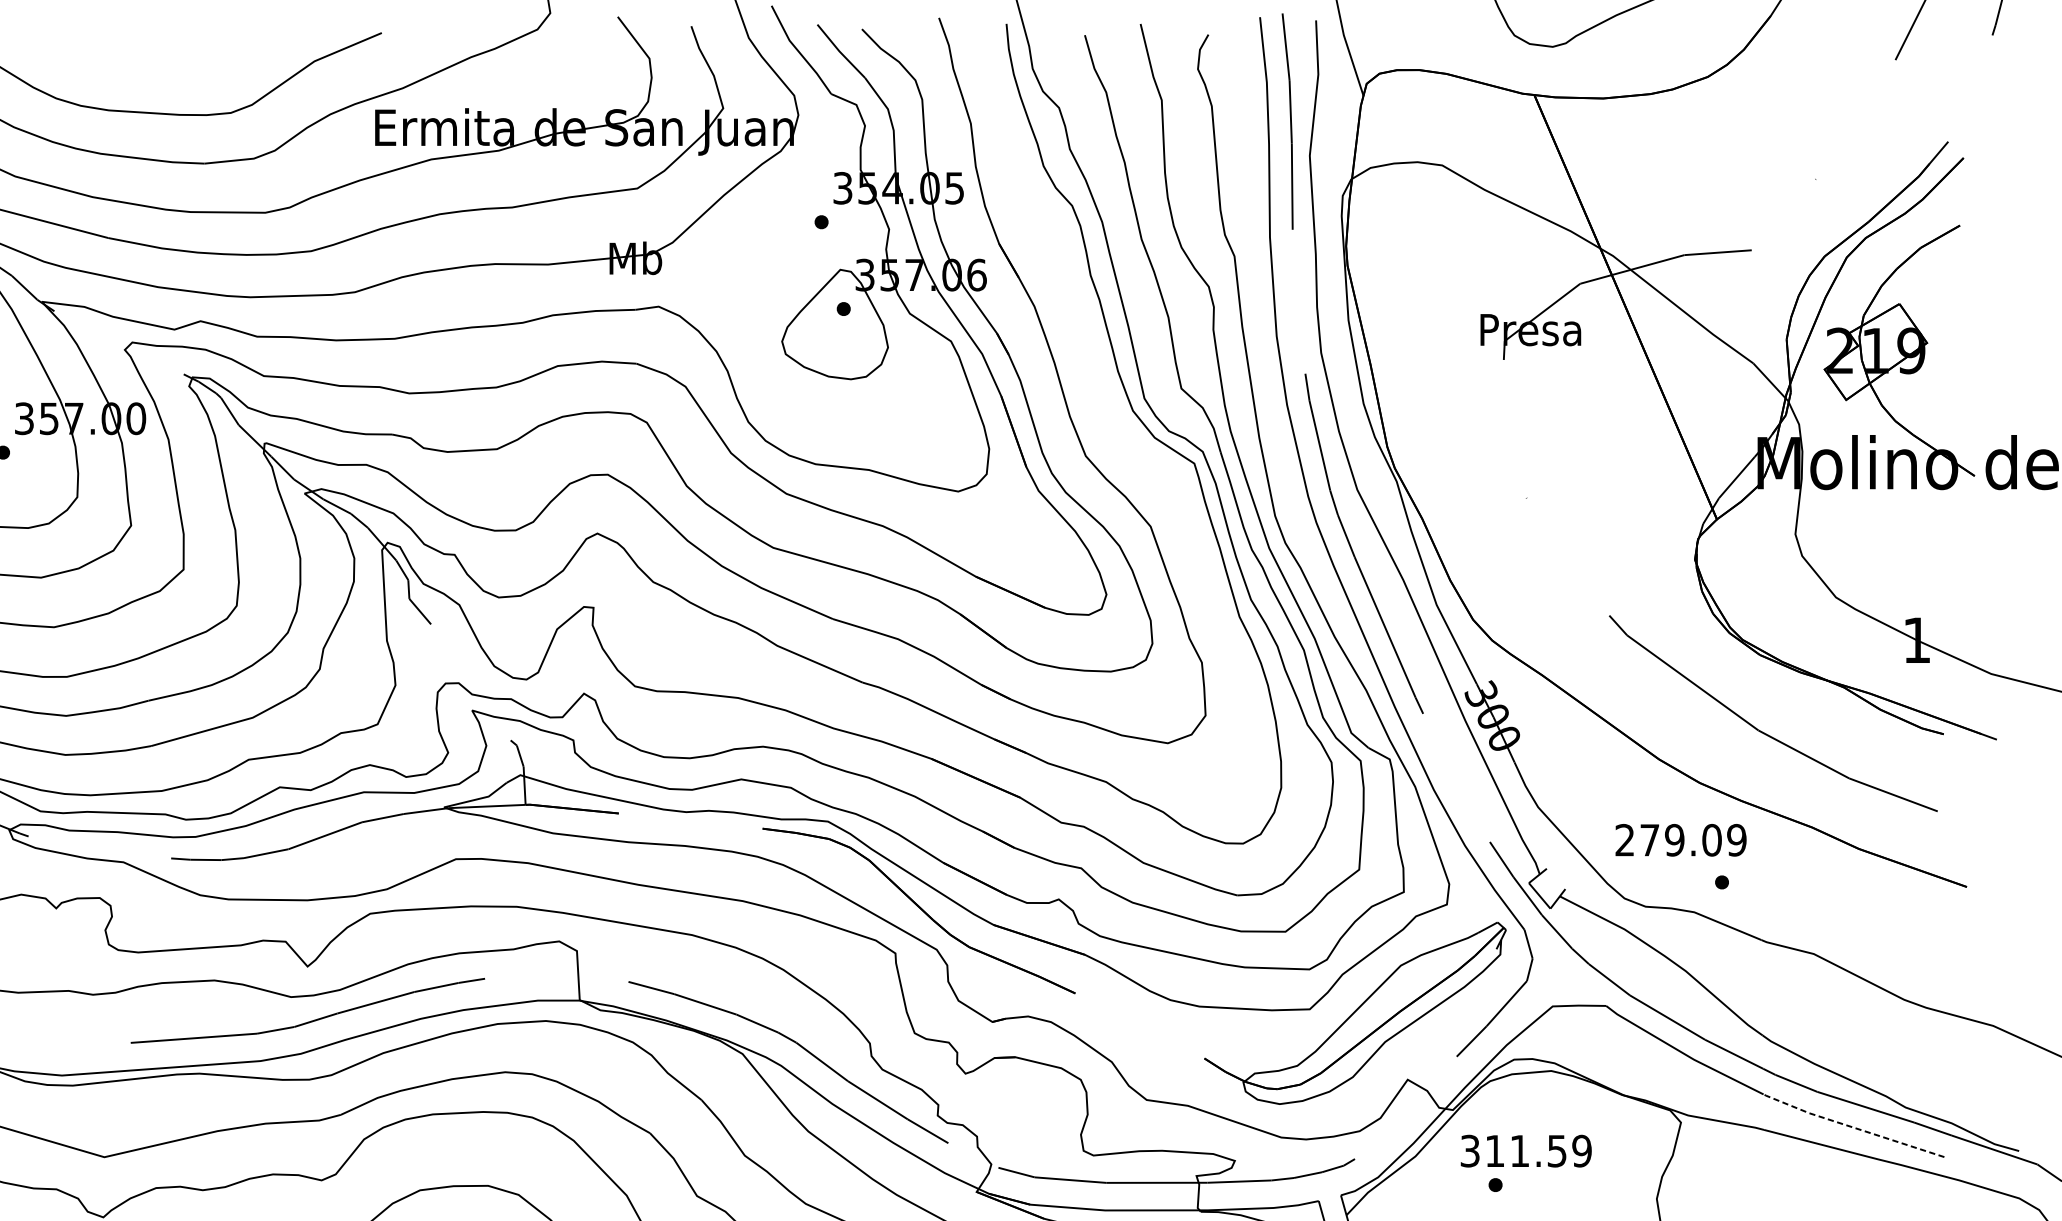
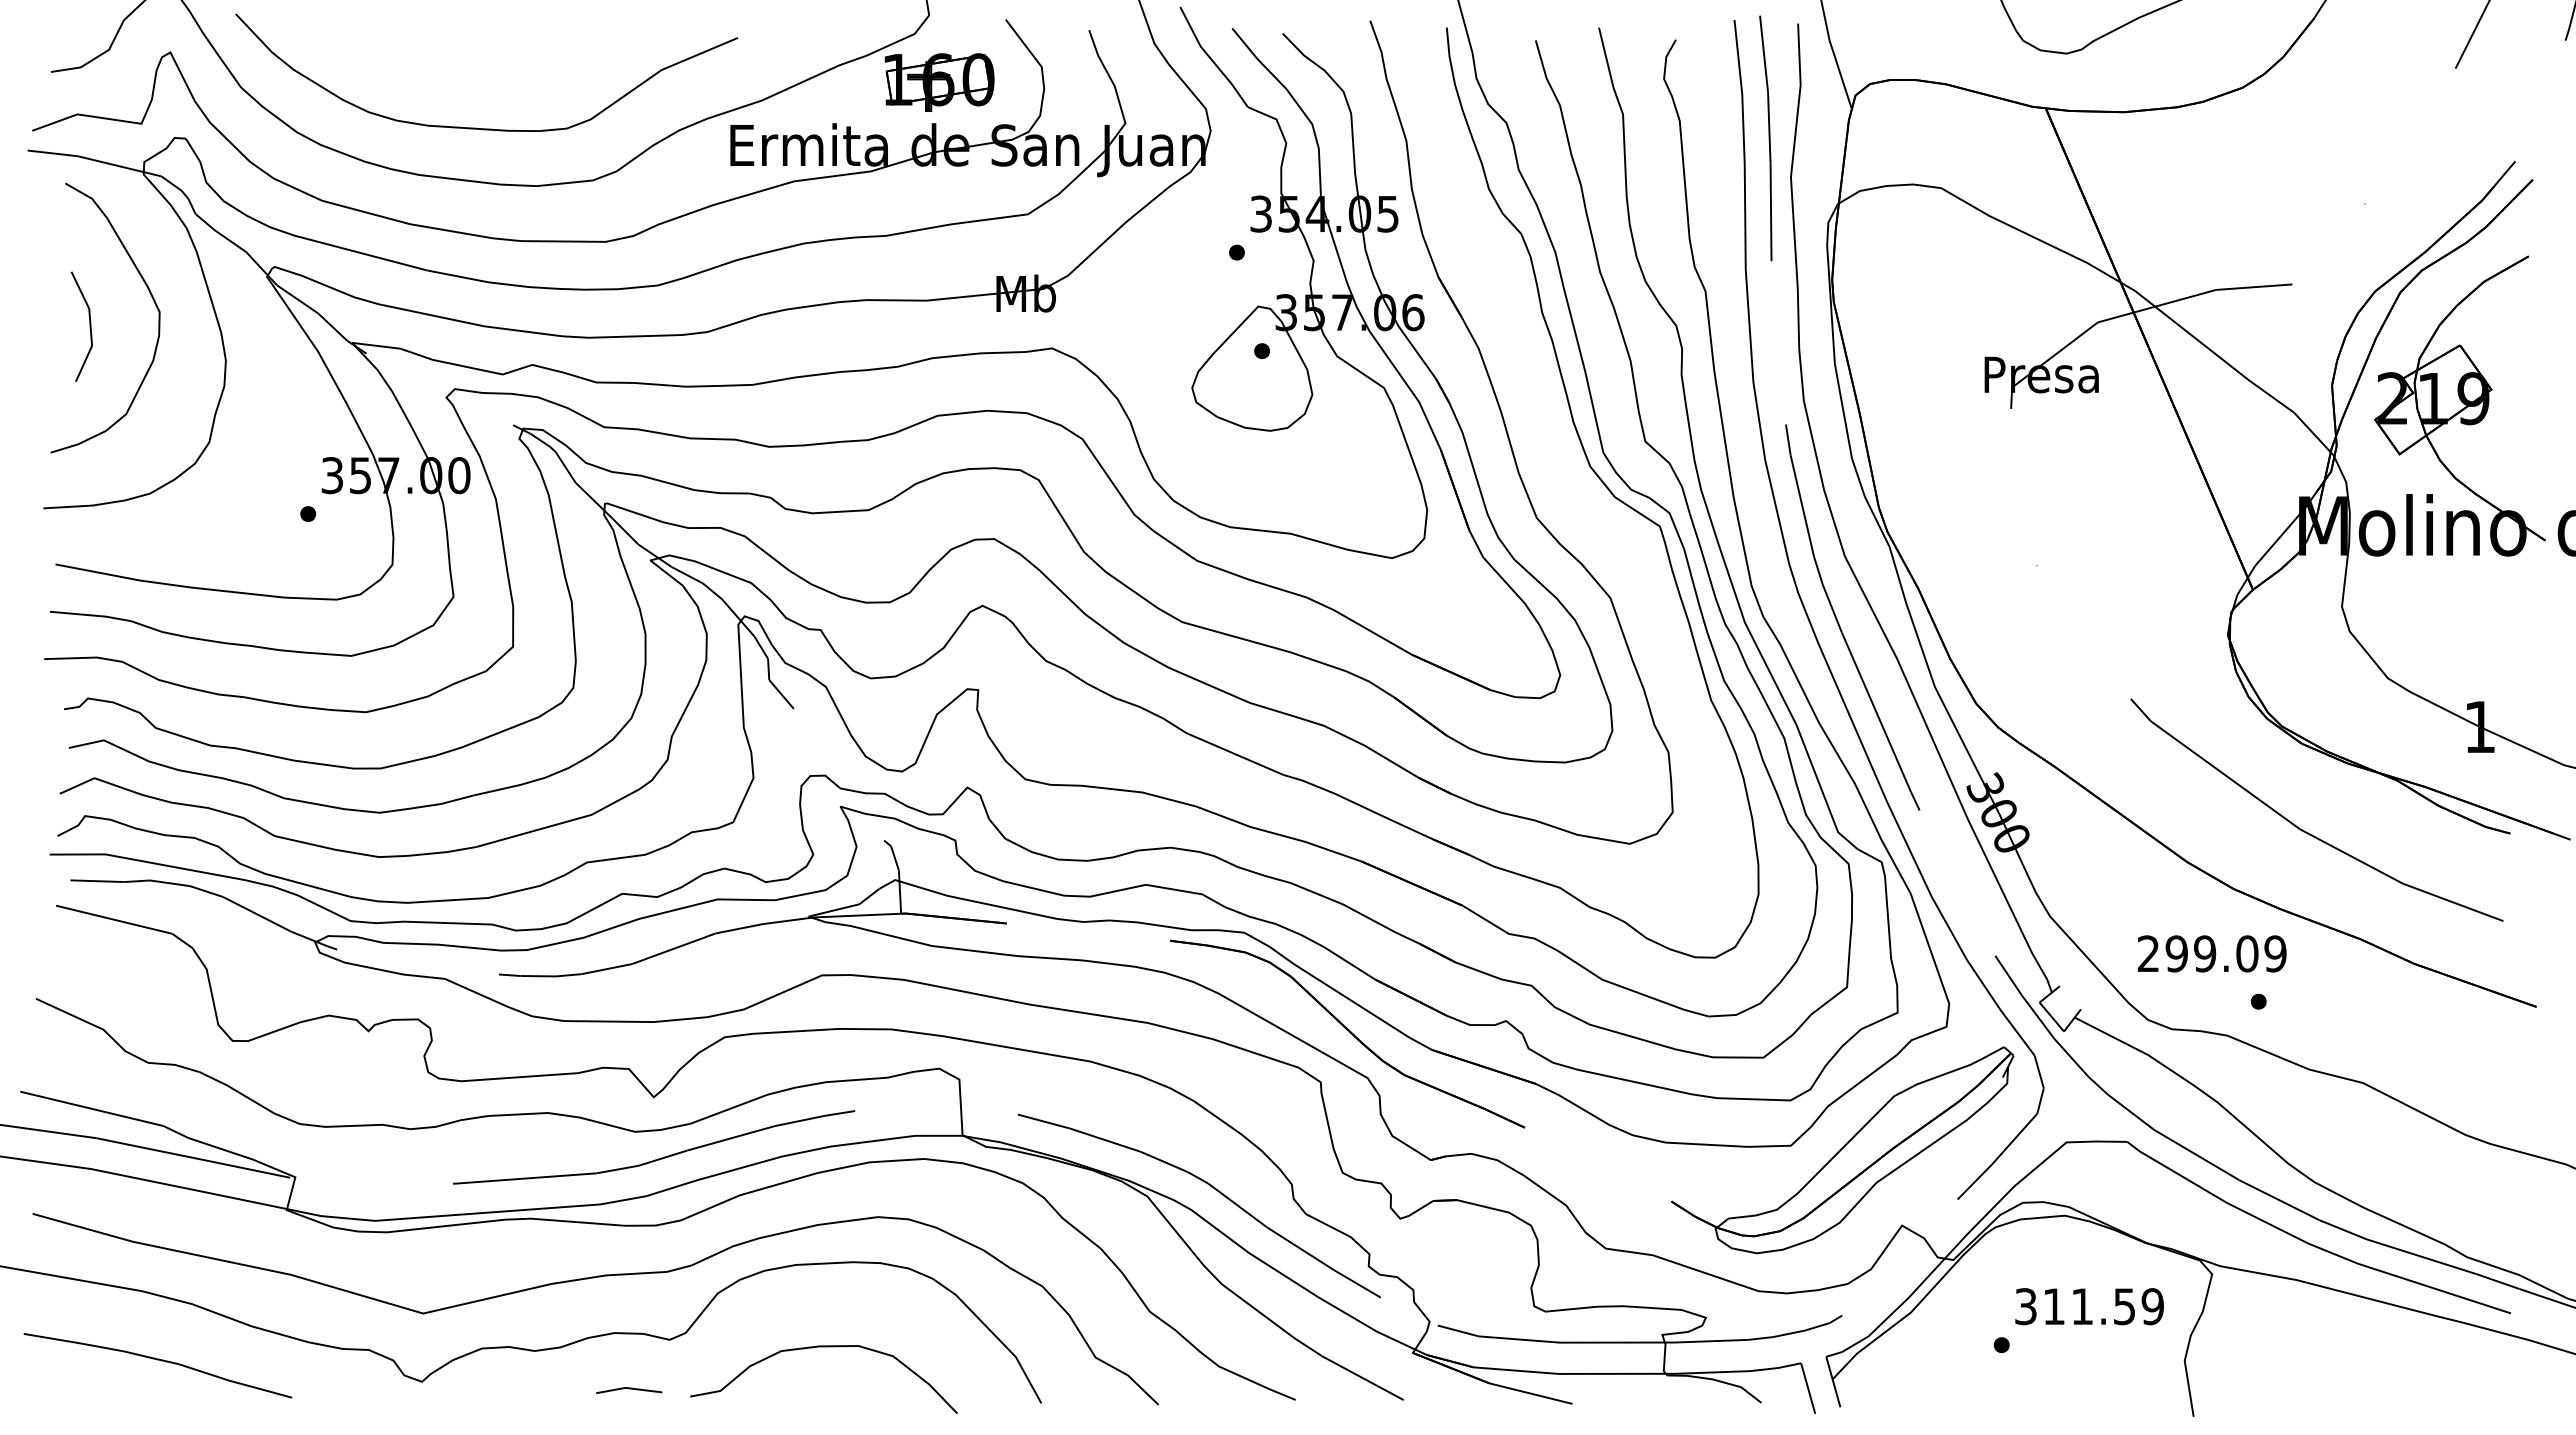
part: (559, 72) -> (939, 82), added
text: (1649, 839) -> (2176, 953), 279.09 -> 299.09
line: (1851, 1127) -> (2405, 1279), dashed -> solid
text: (1526, 1151) -> (2089, 1306), moved

